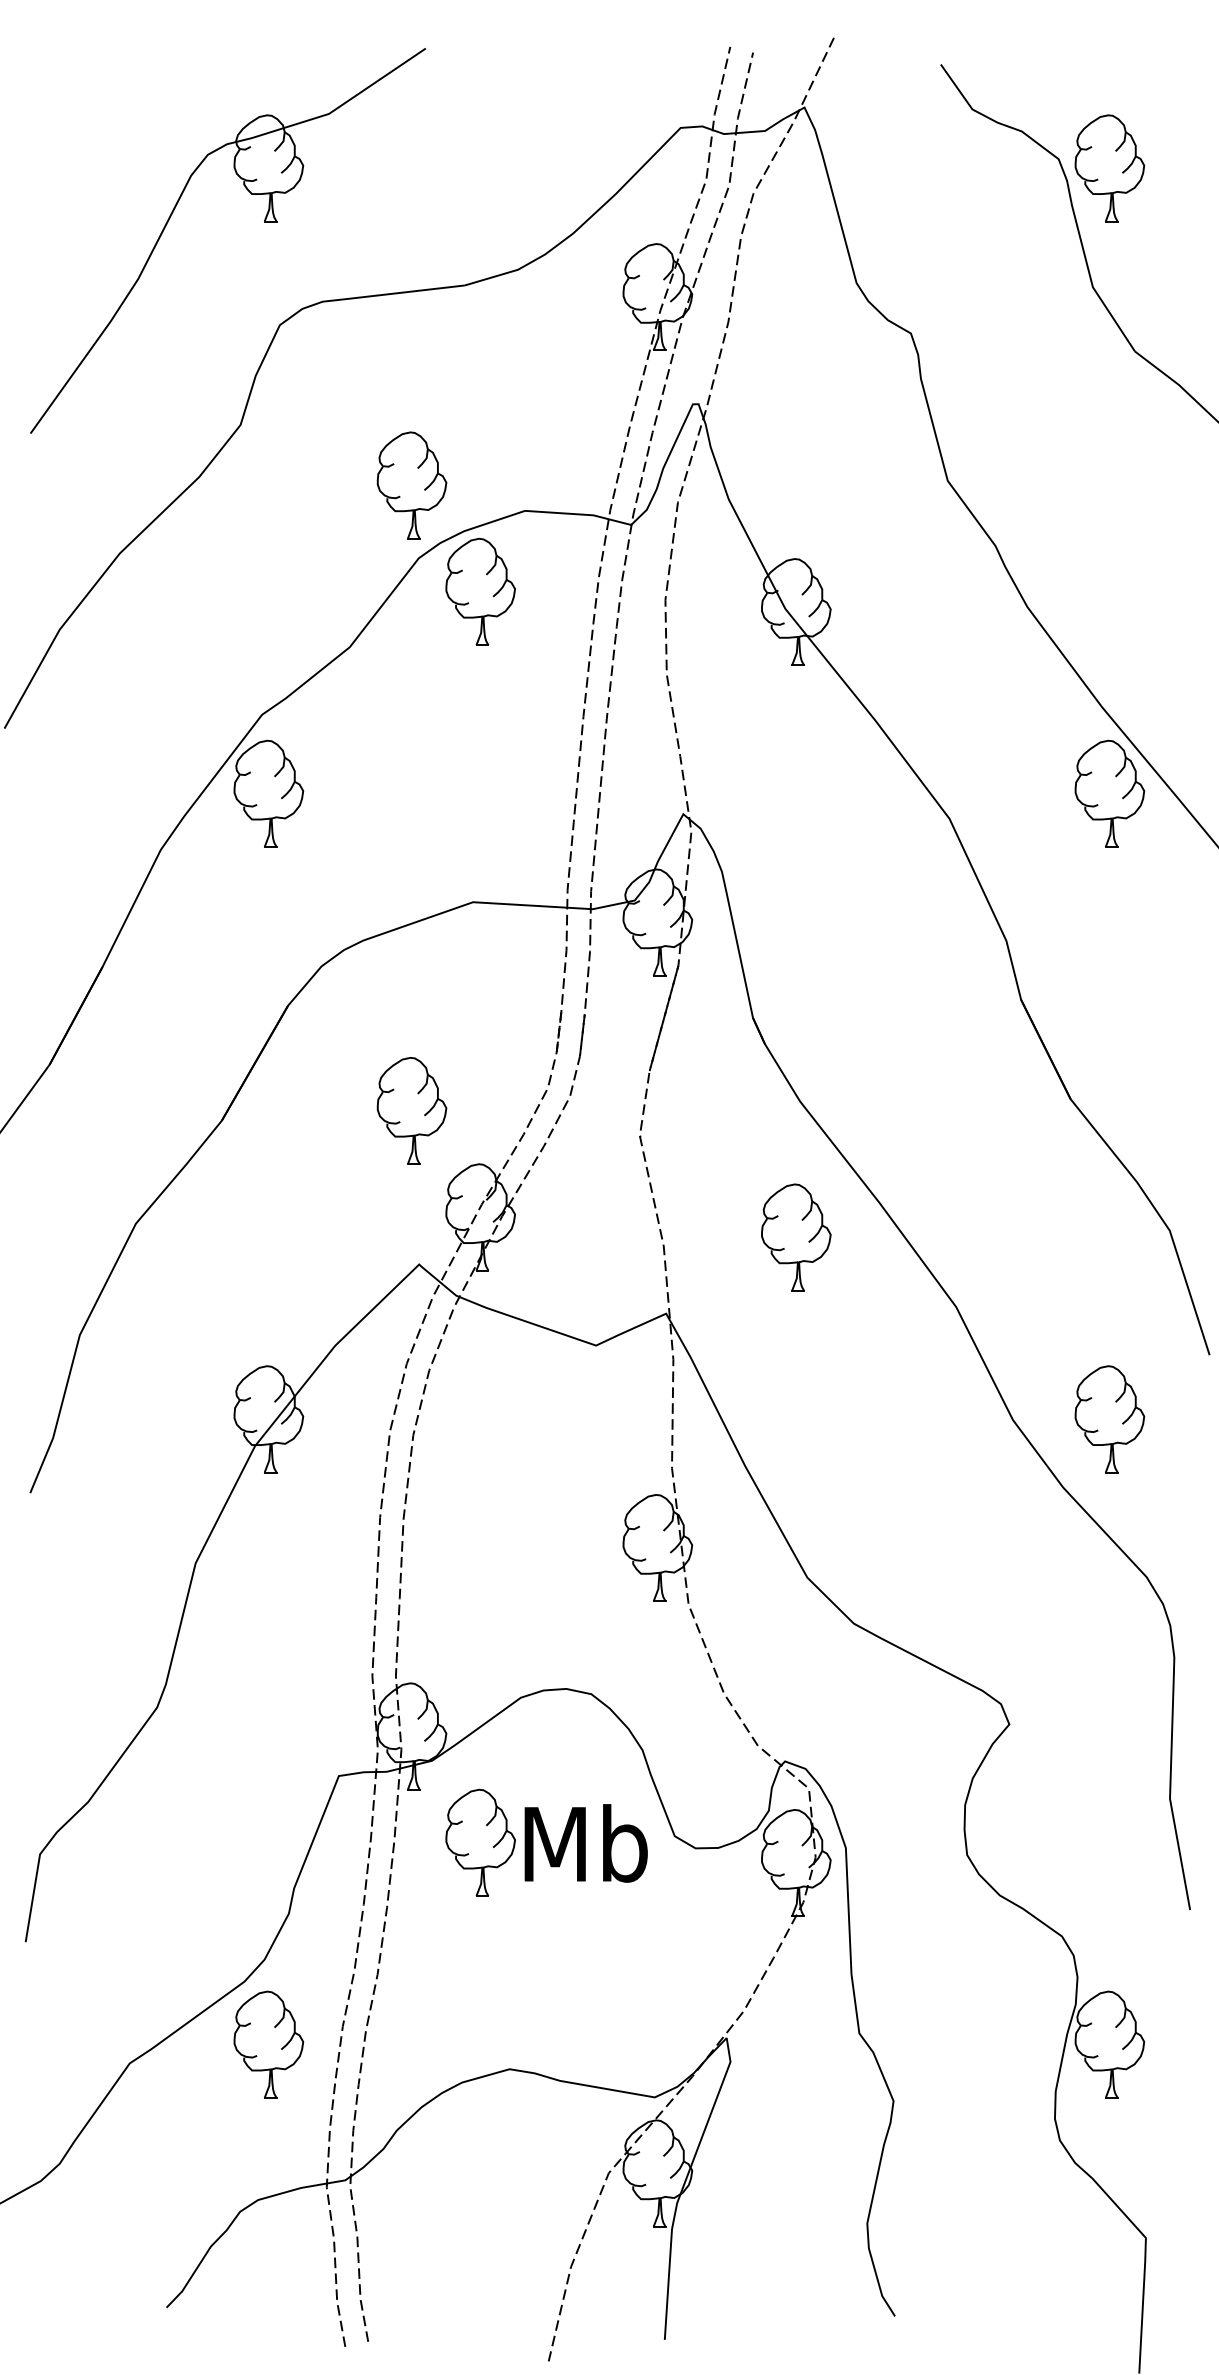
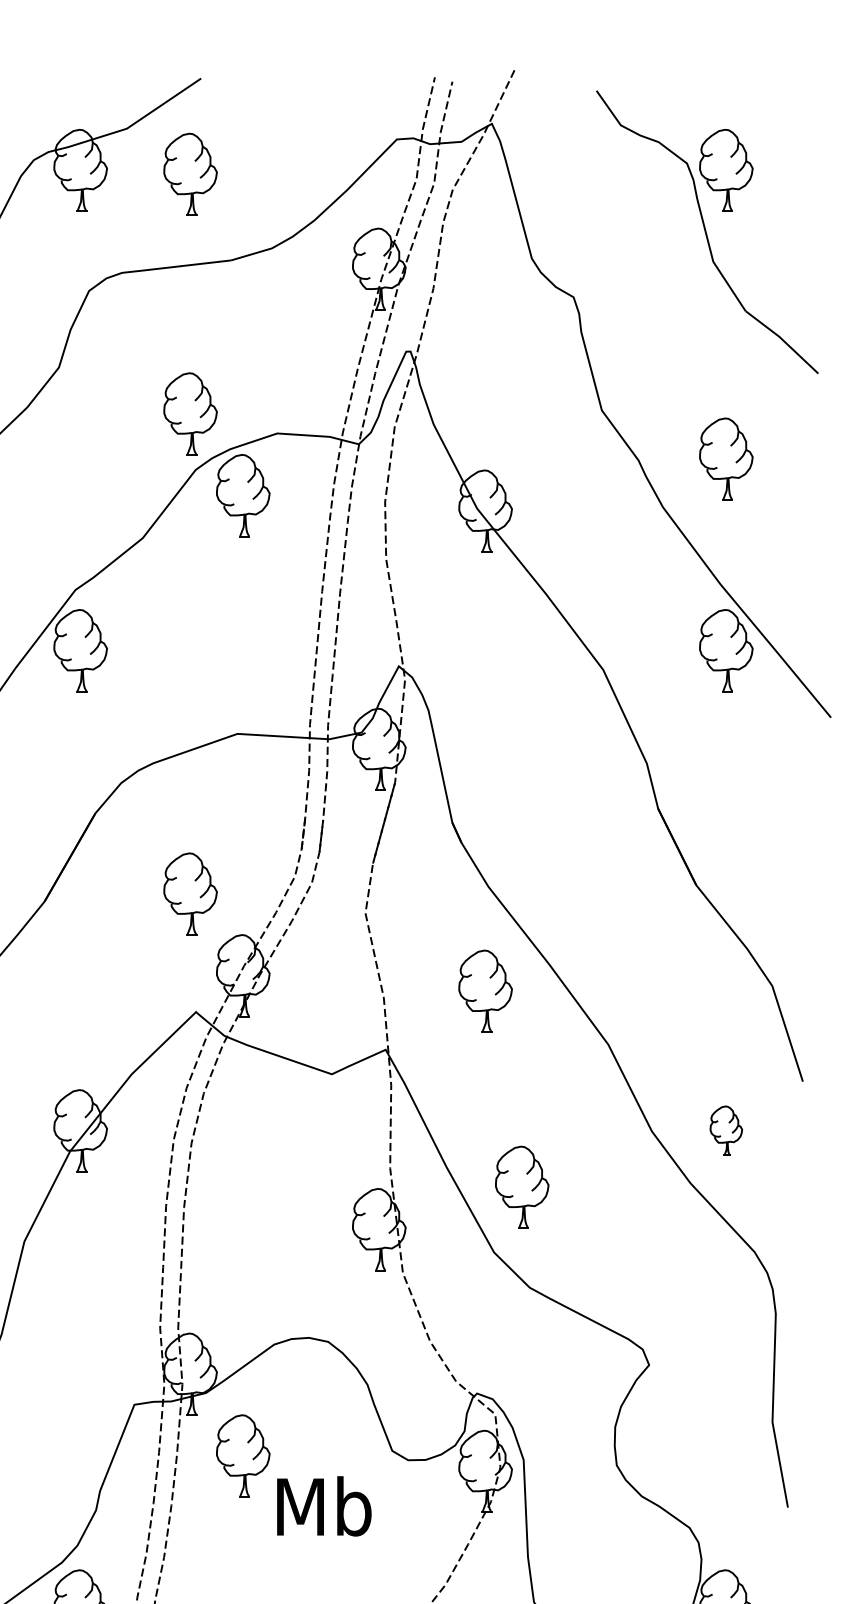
part: (411, 173) -> (190, 174), added
part: (1109, 544) -> (726, 459), added
part: (1109, 1419) -> (726, 1131), size x0.6
part: (843, 1492) -> (521, 1187), added
text: (585, 1843) -> (323, 1506), moved

